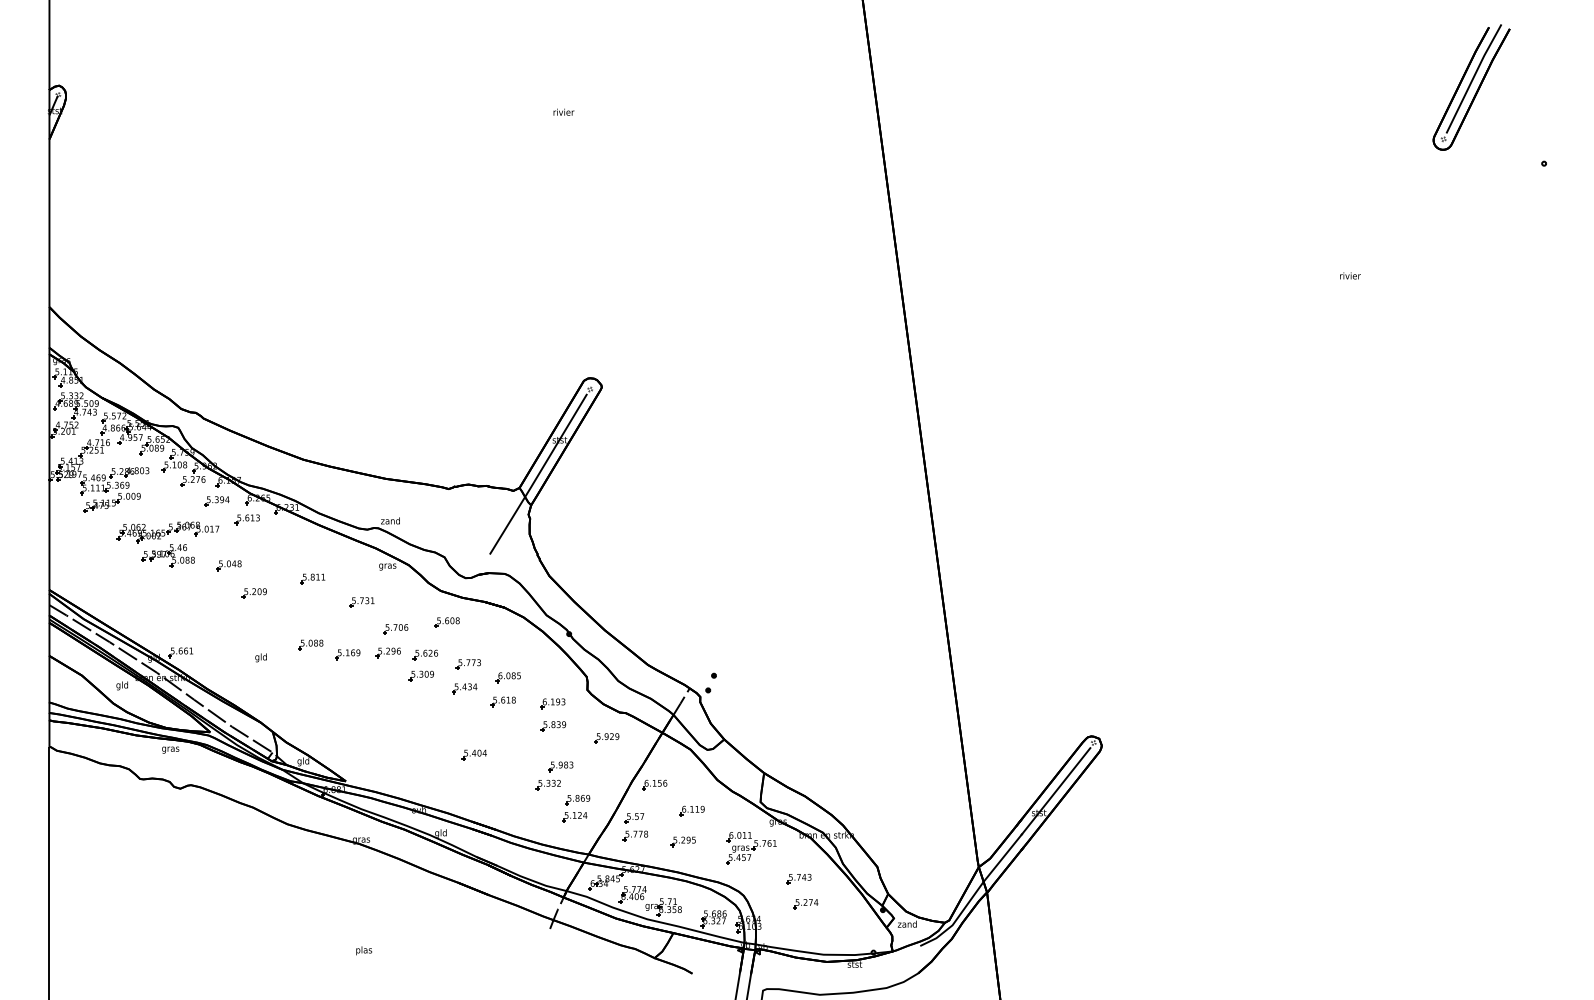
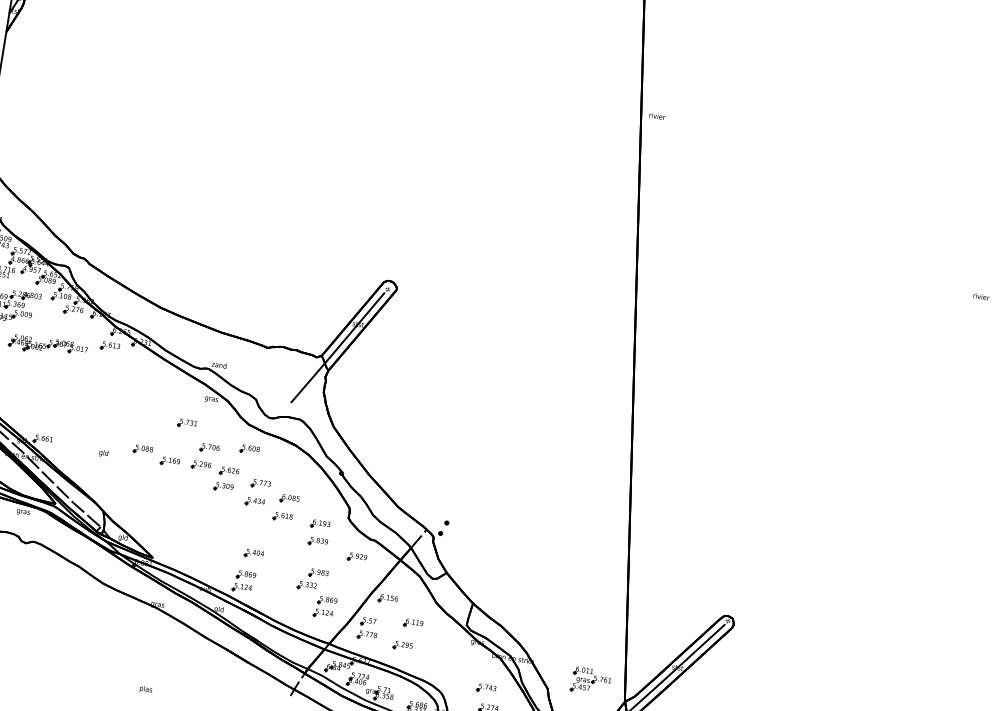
text: (563, 111) -> (657, 115), moved
part: (216, 501) -> (89, 328), removed
part: (167, 555) -> (44, 363), removed
part: (228, 565) -> (90, 379), removed
part: (312, 578) -> (152, 399), removed
part: (253, 593) -> (105, 403), removed
part: (467, 792) -> (244, 581), added
part: (751, 848) -> (591, 681), moved

